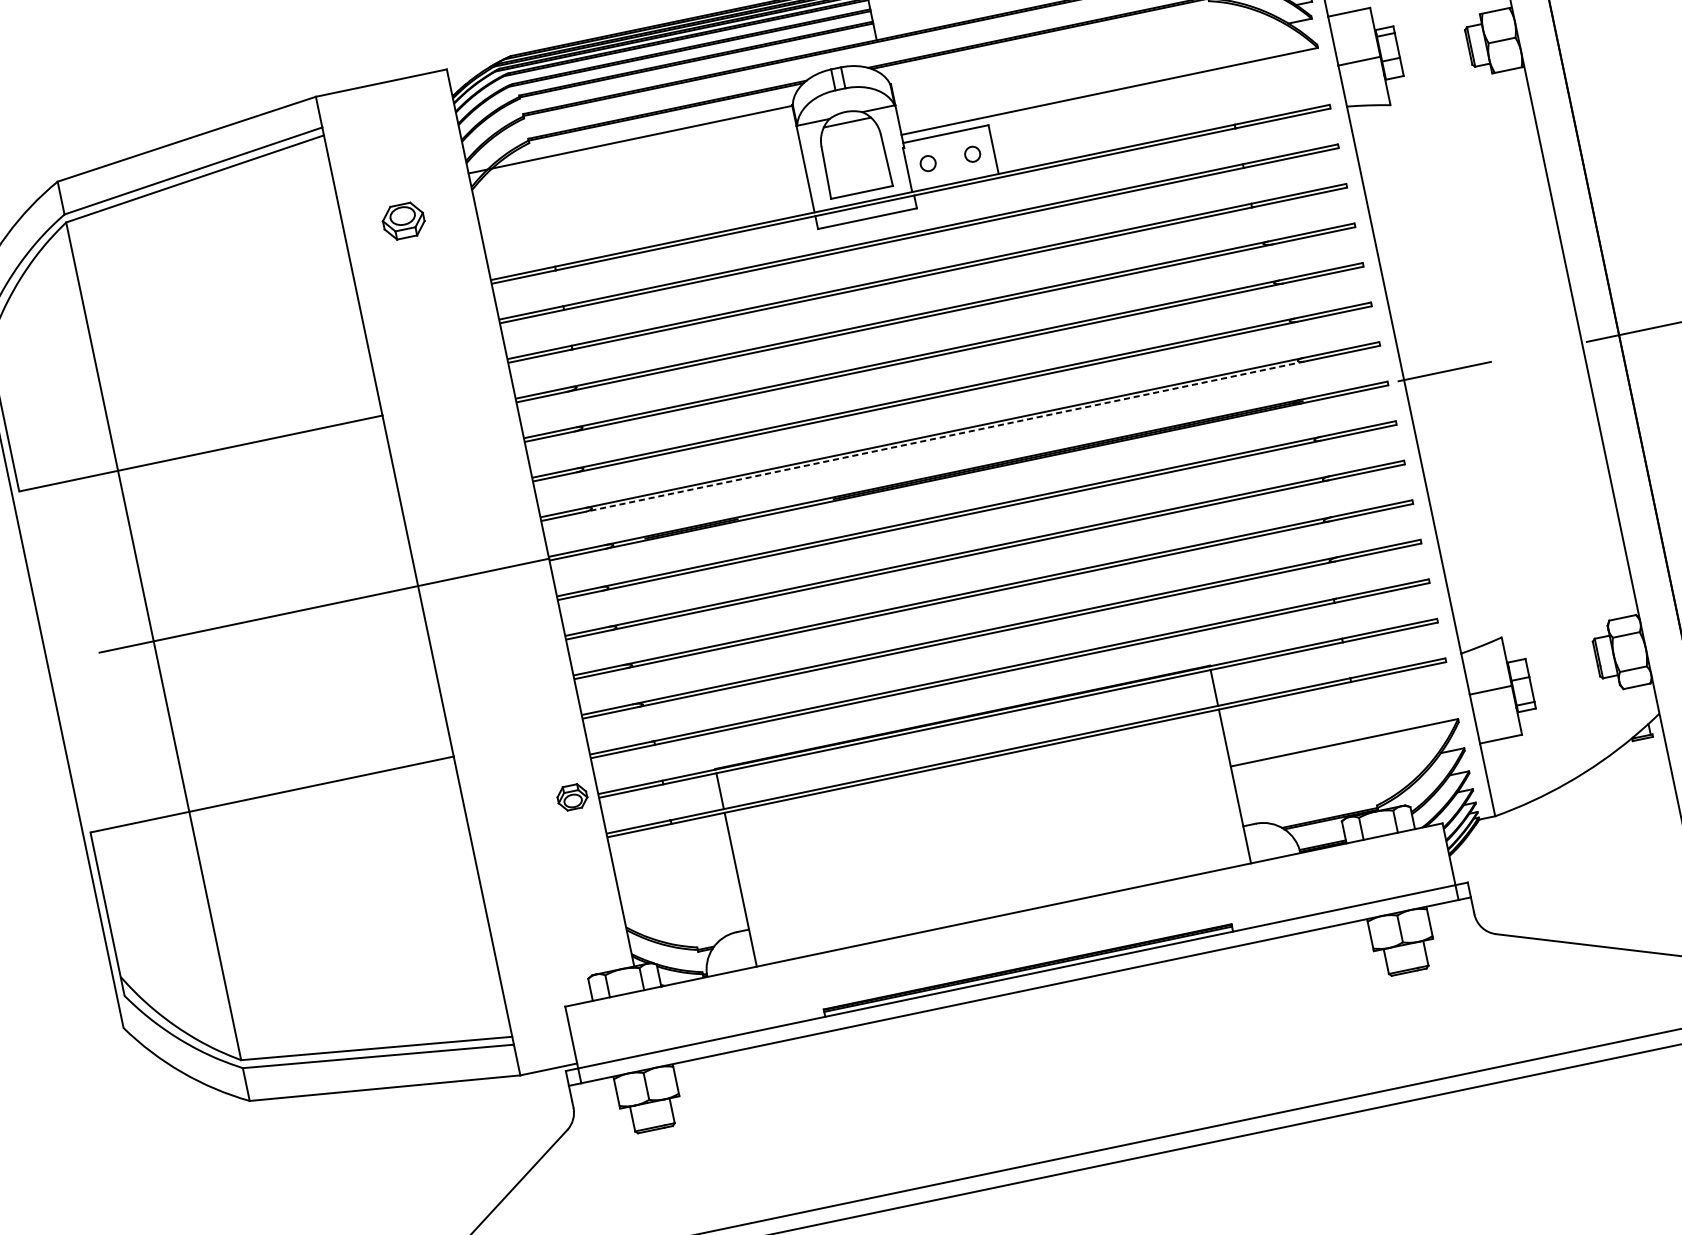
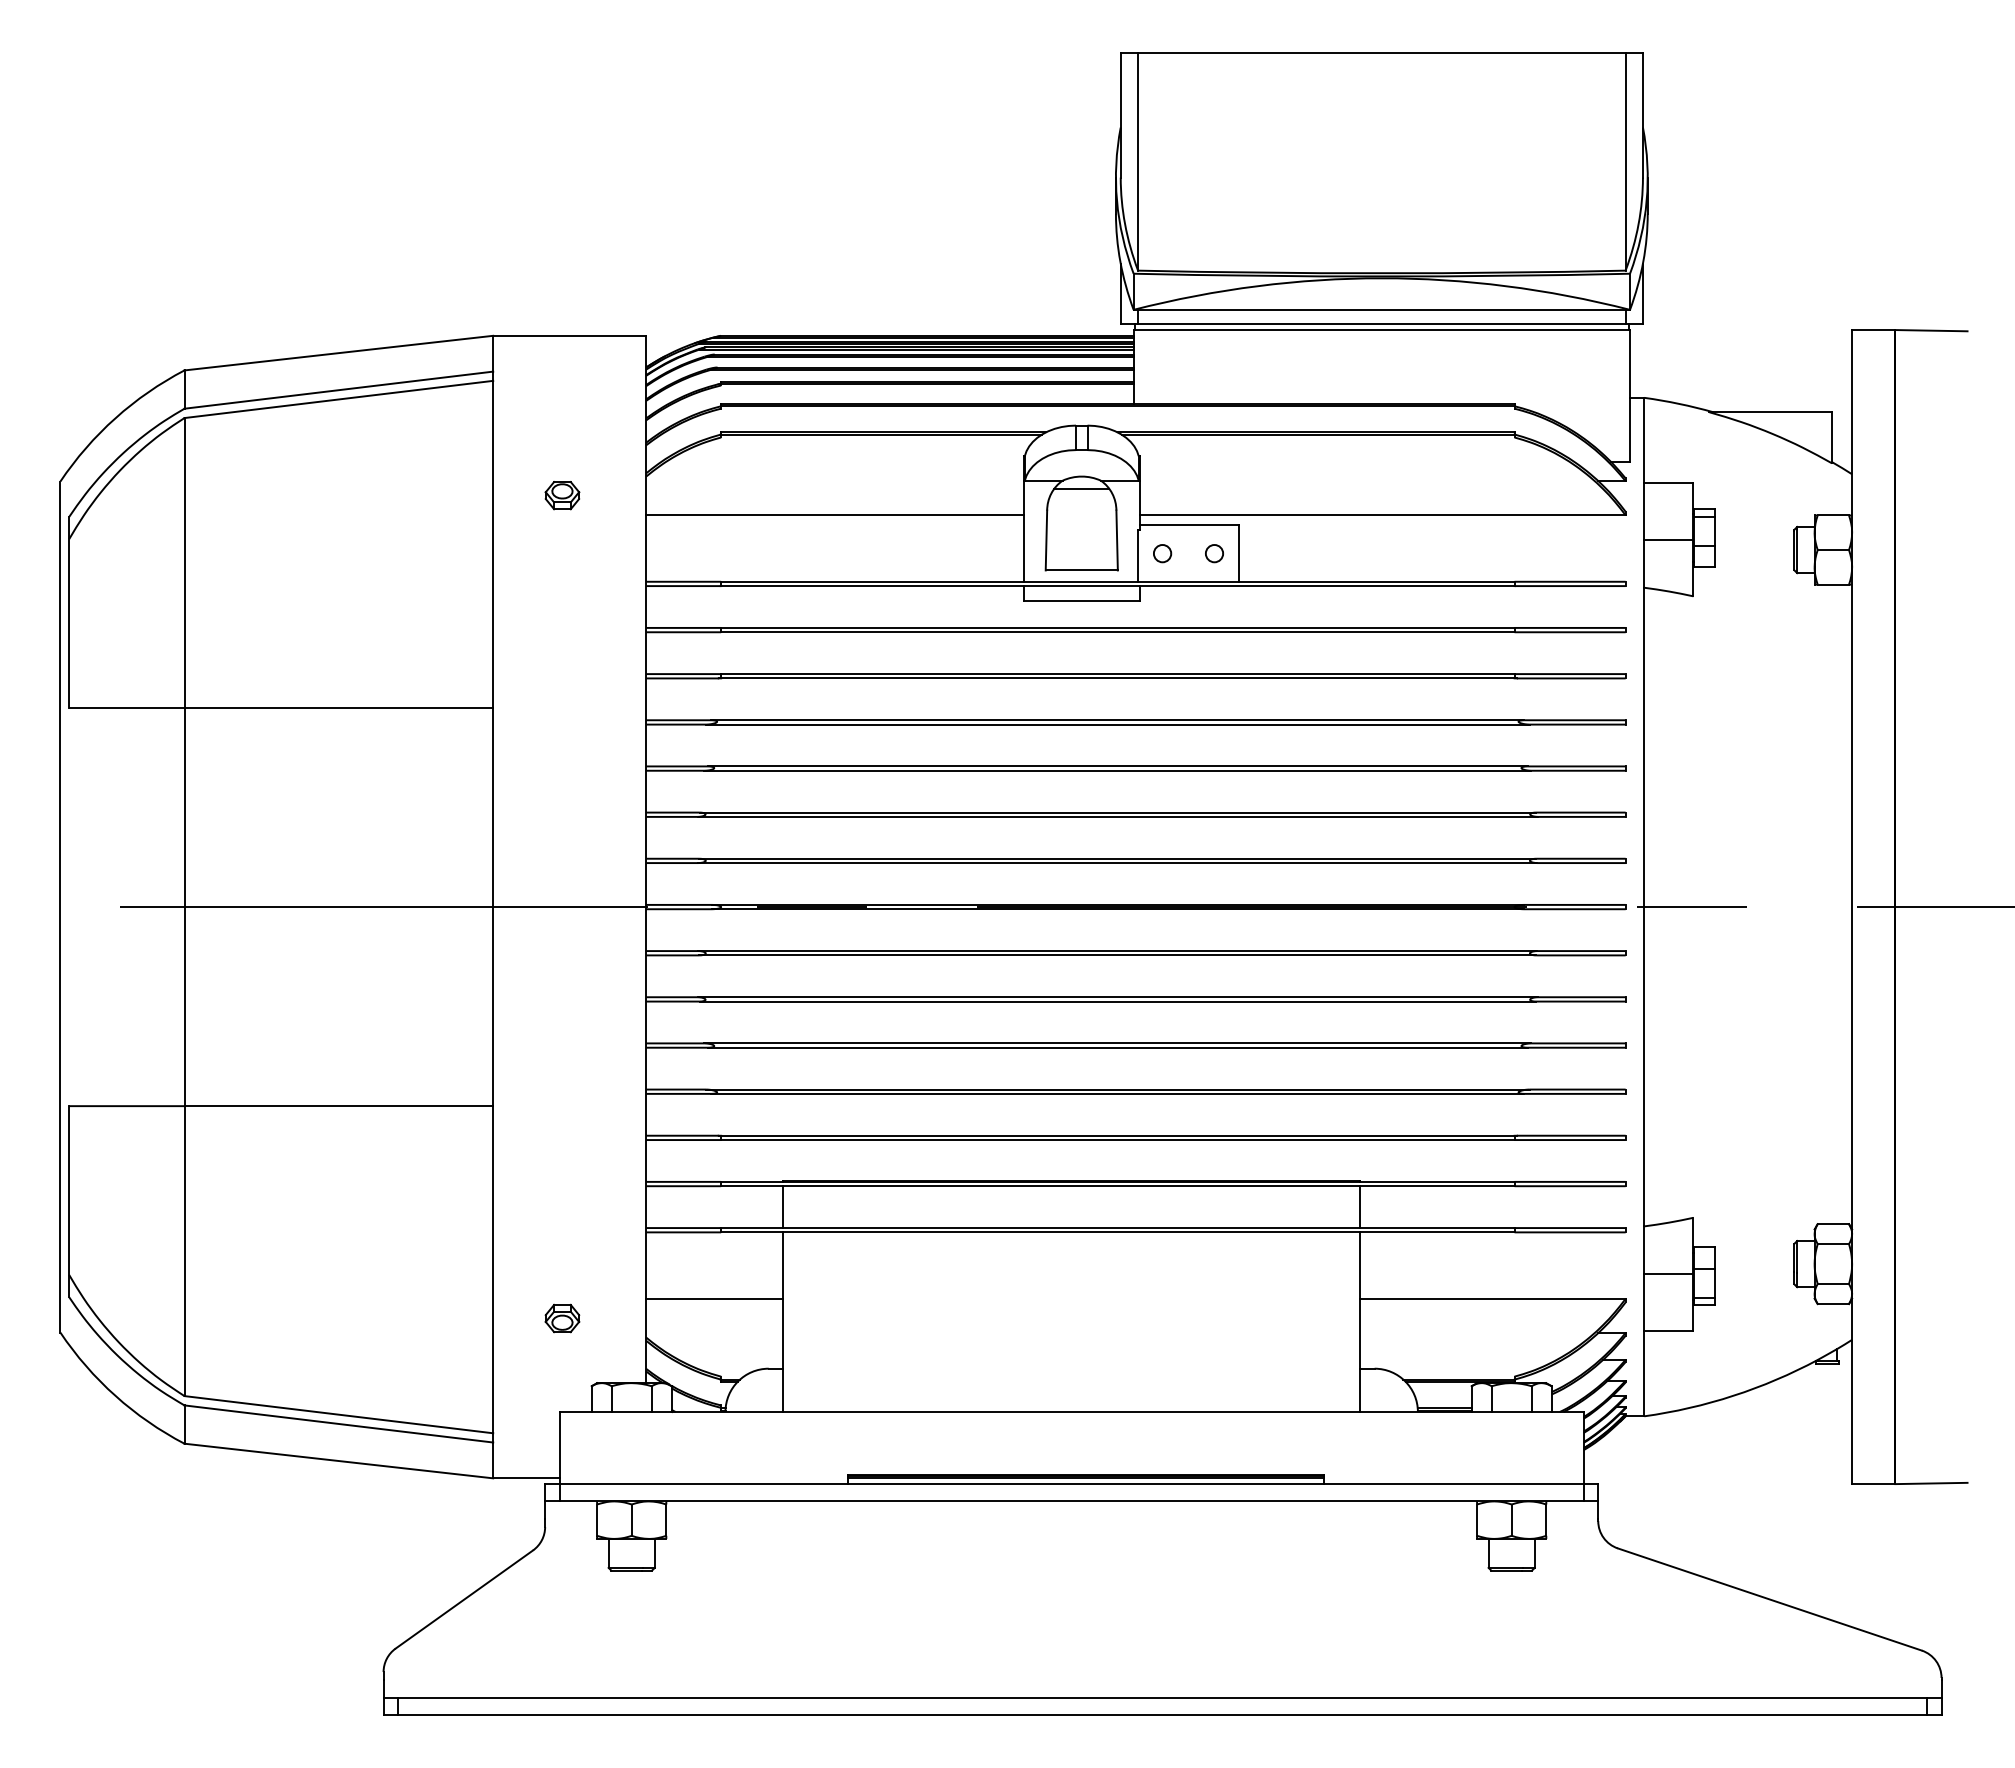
line: (630, 139) -> (835, 515), moved
part: (403, 221) -> (562, 495), size x0.71
line: (945, 437) -> (1117, 863), dashed -> solid
part: (572, 797) -> (562, 1318), moved
line: (677, 881) -> (714, 1298), added

